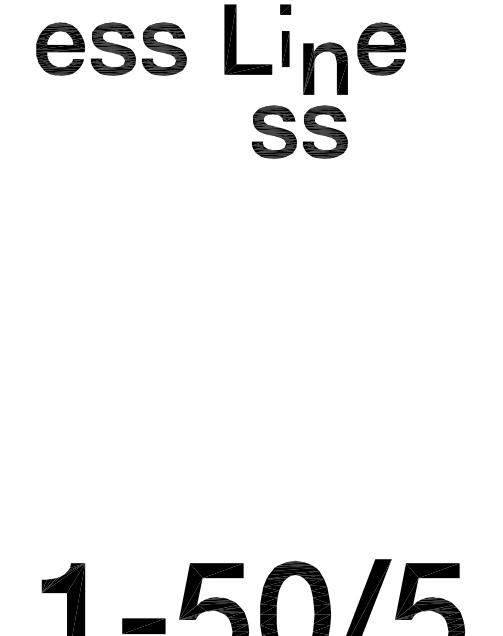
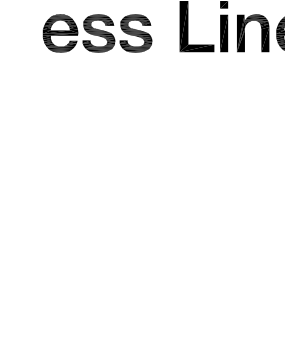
part: (285, 48) -> (224, 33), size x1.43
part: (314, 68) -> (245, 33), moved
part: (299, 131) -> (234, 93), removed

